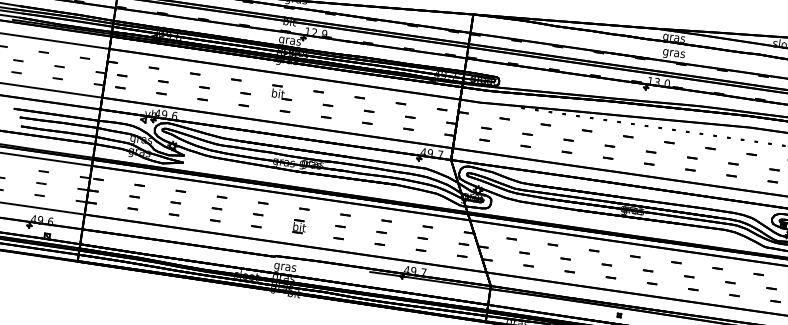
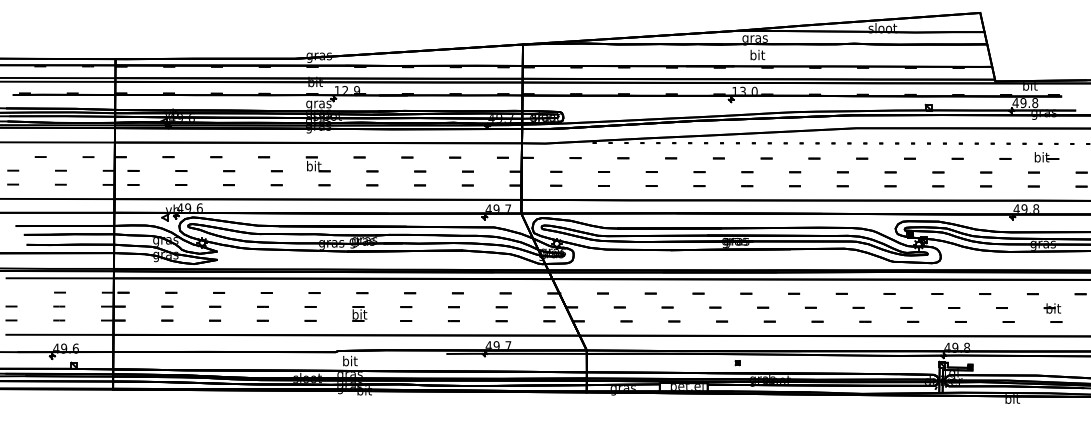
text: (674, 52) -> (757, 55), gras -> bit
text: (284, 266) -> (349, 361), gras -> bit

